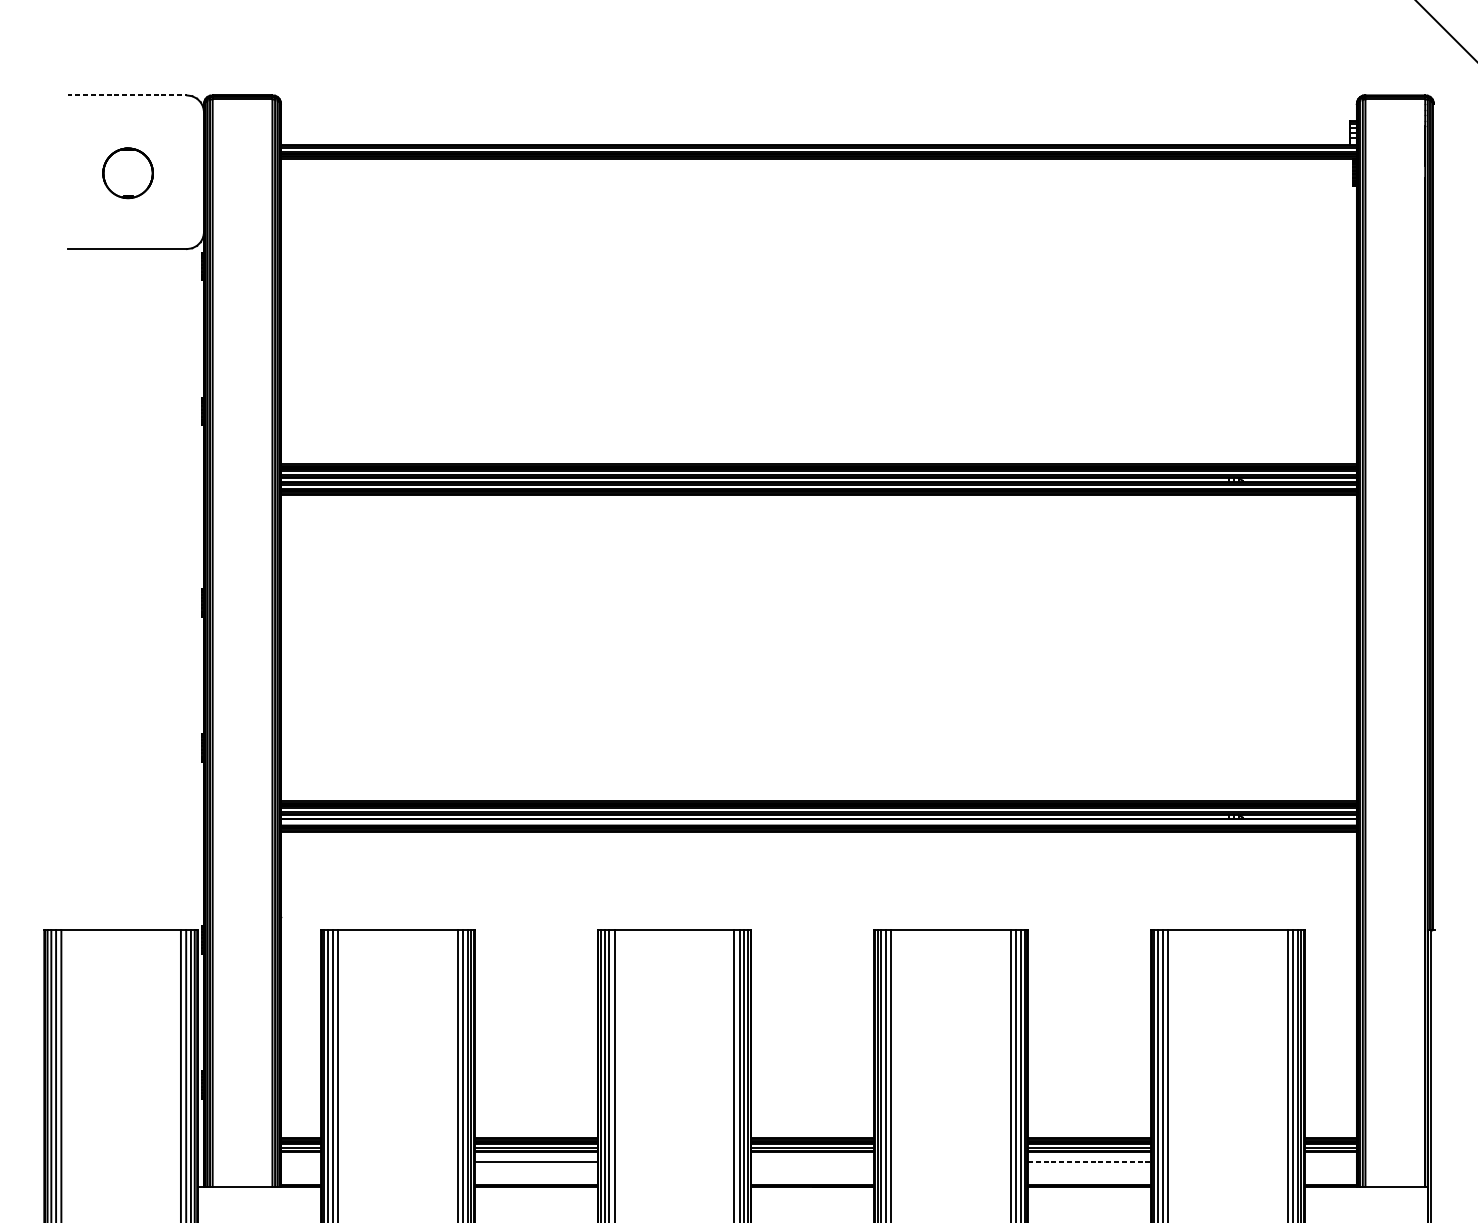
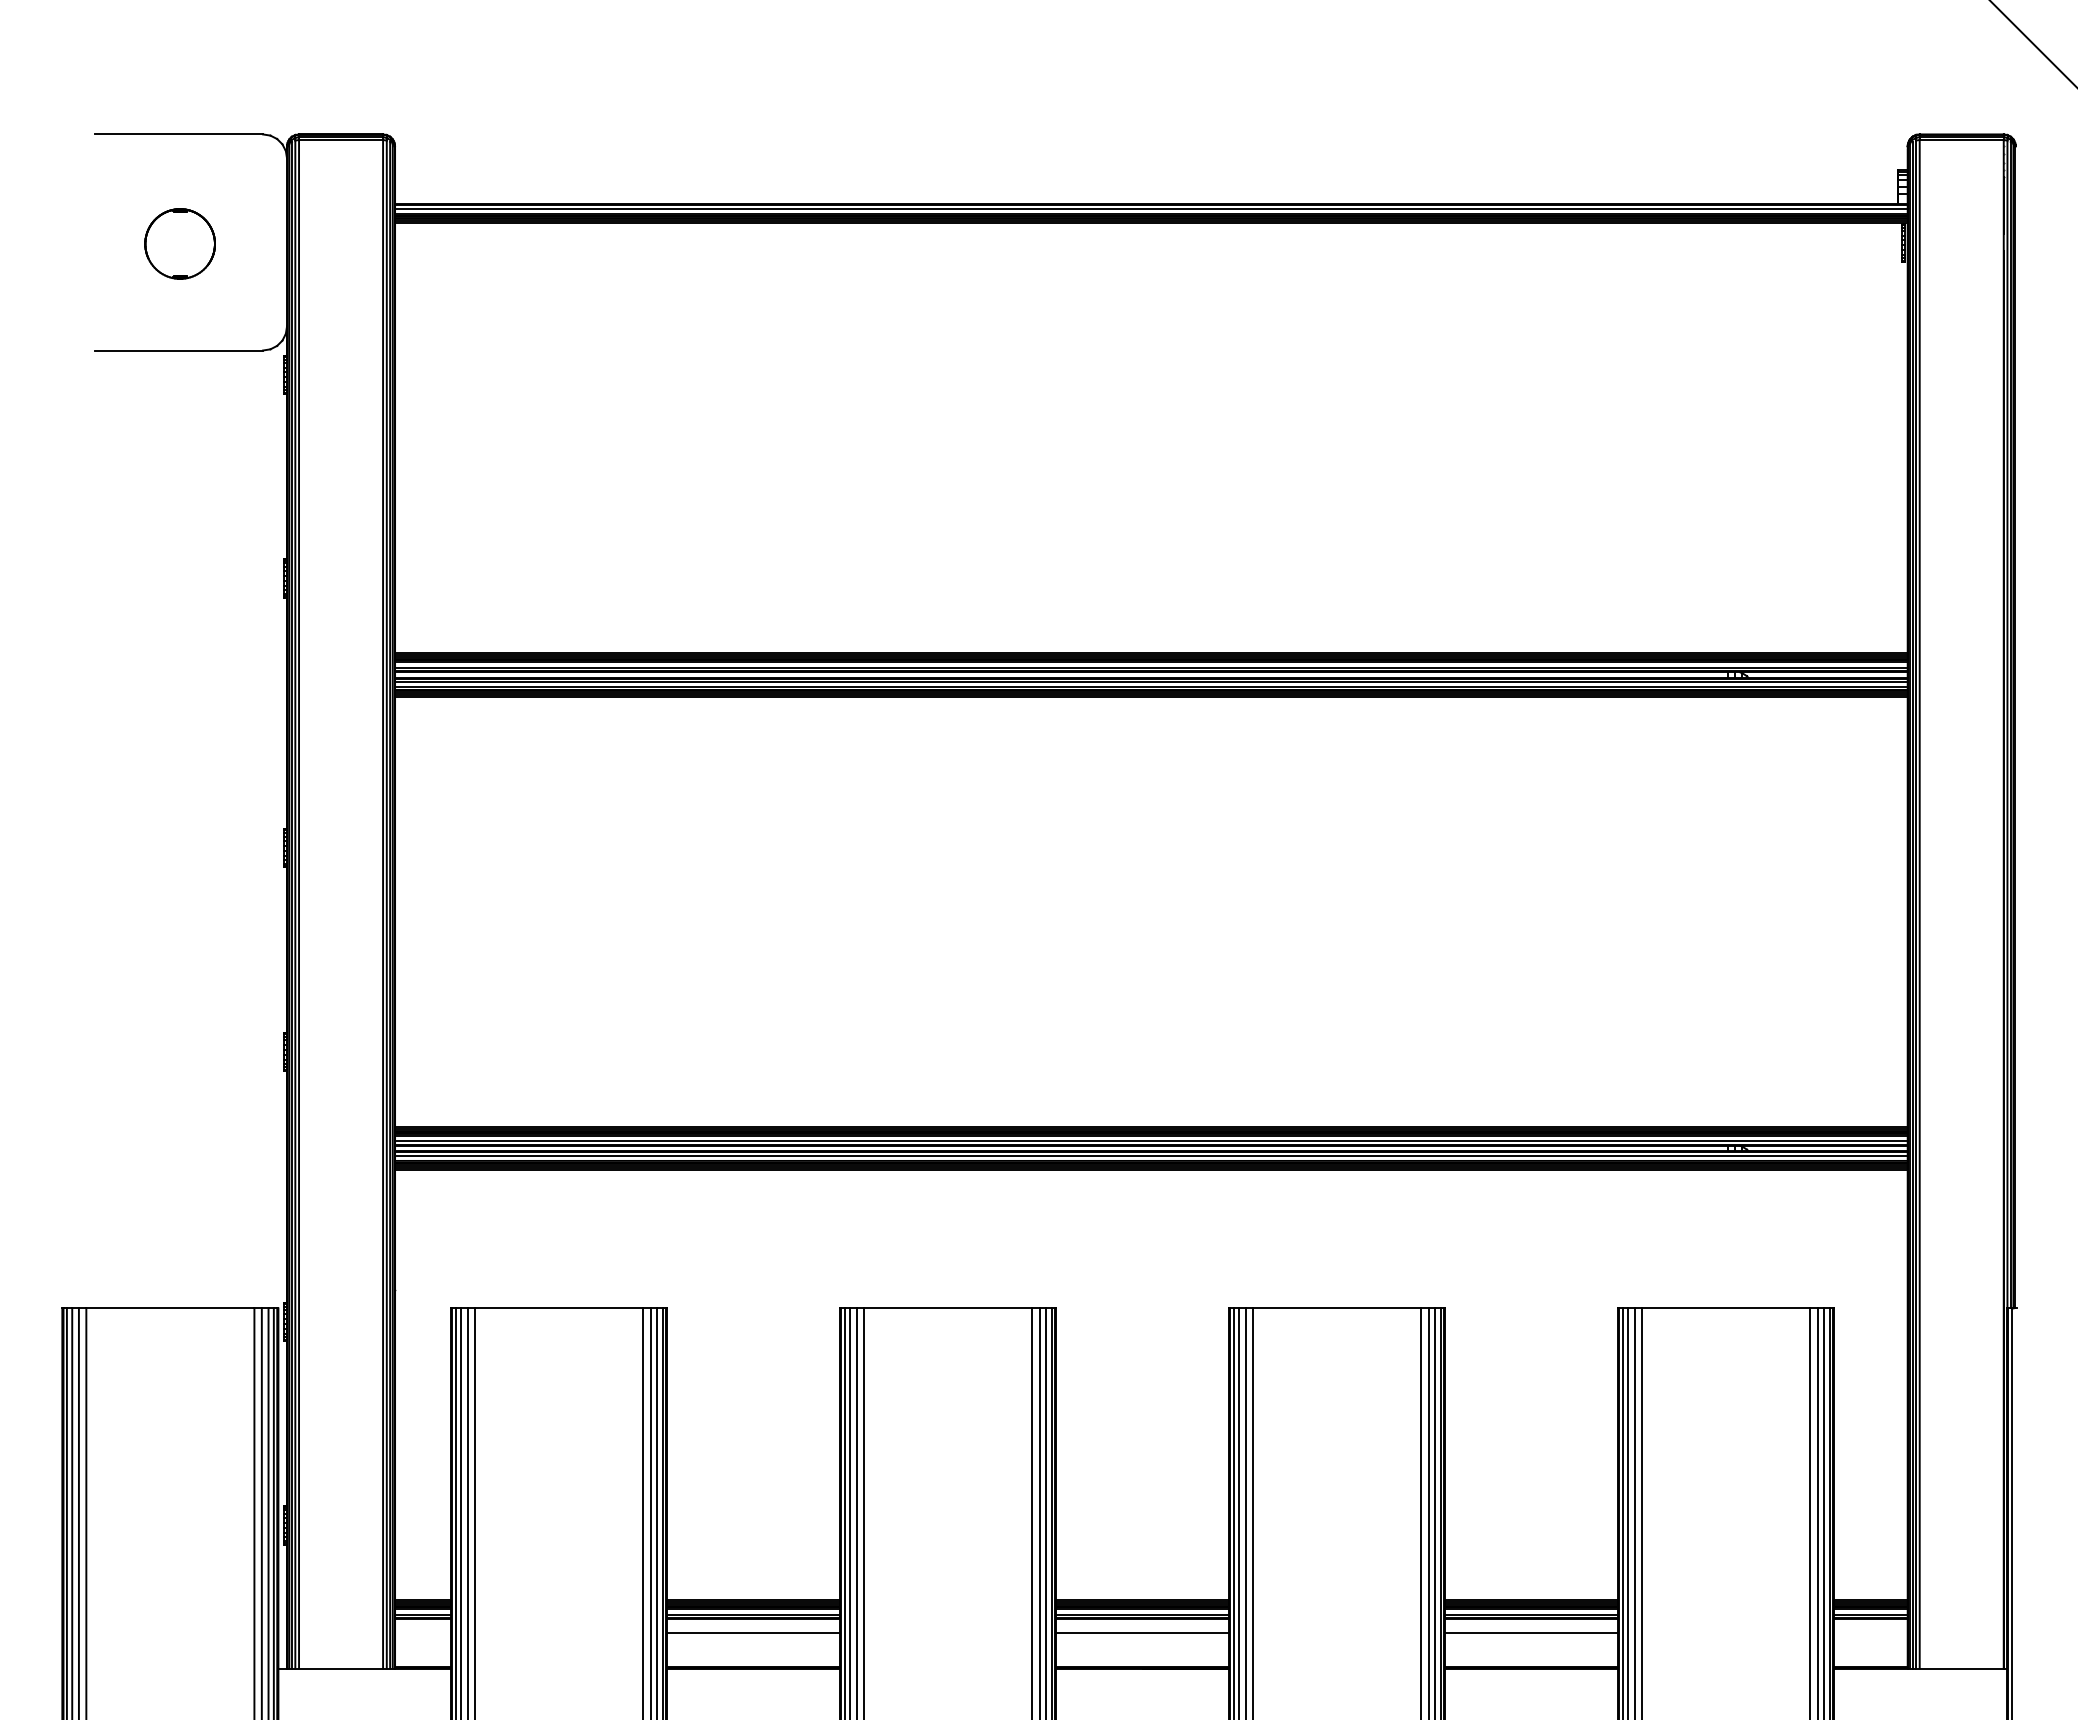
line: (127, 95) -> (179, 134), dashed -> solid
line: (819, 821) -> (1151, 1155), added
line: (812, 1161) -> (1142, 1633), added
line: (1090, 1161) -> (1532, 1633), dashed -> solid

